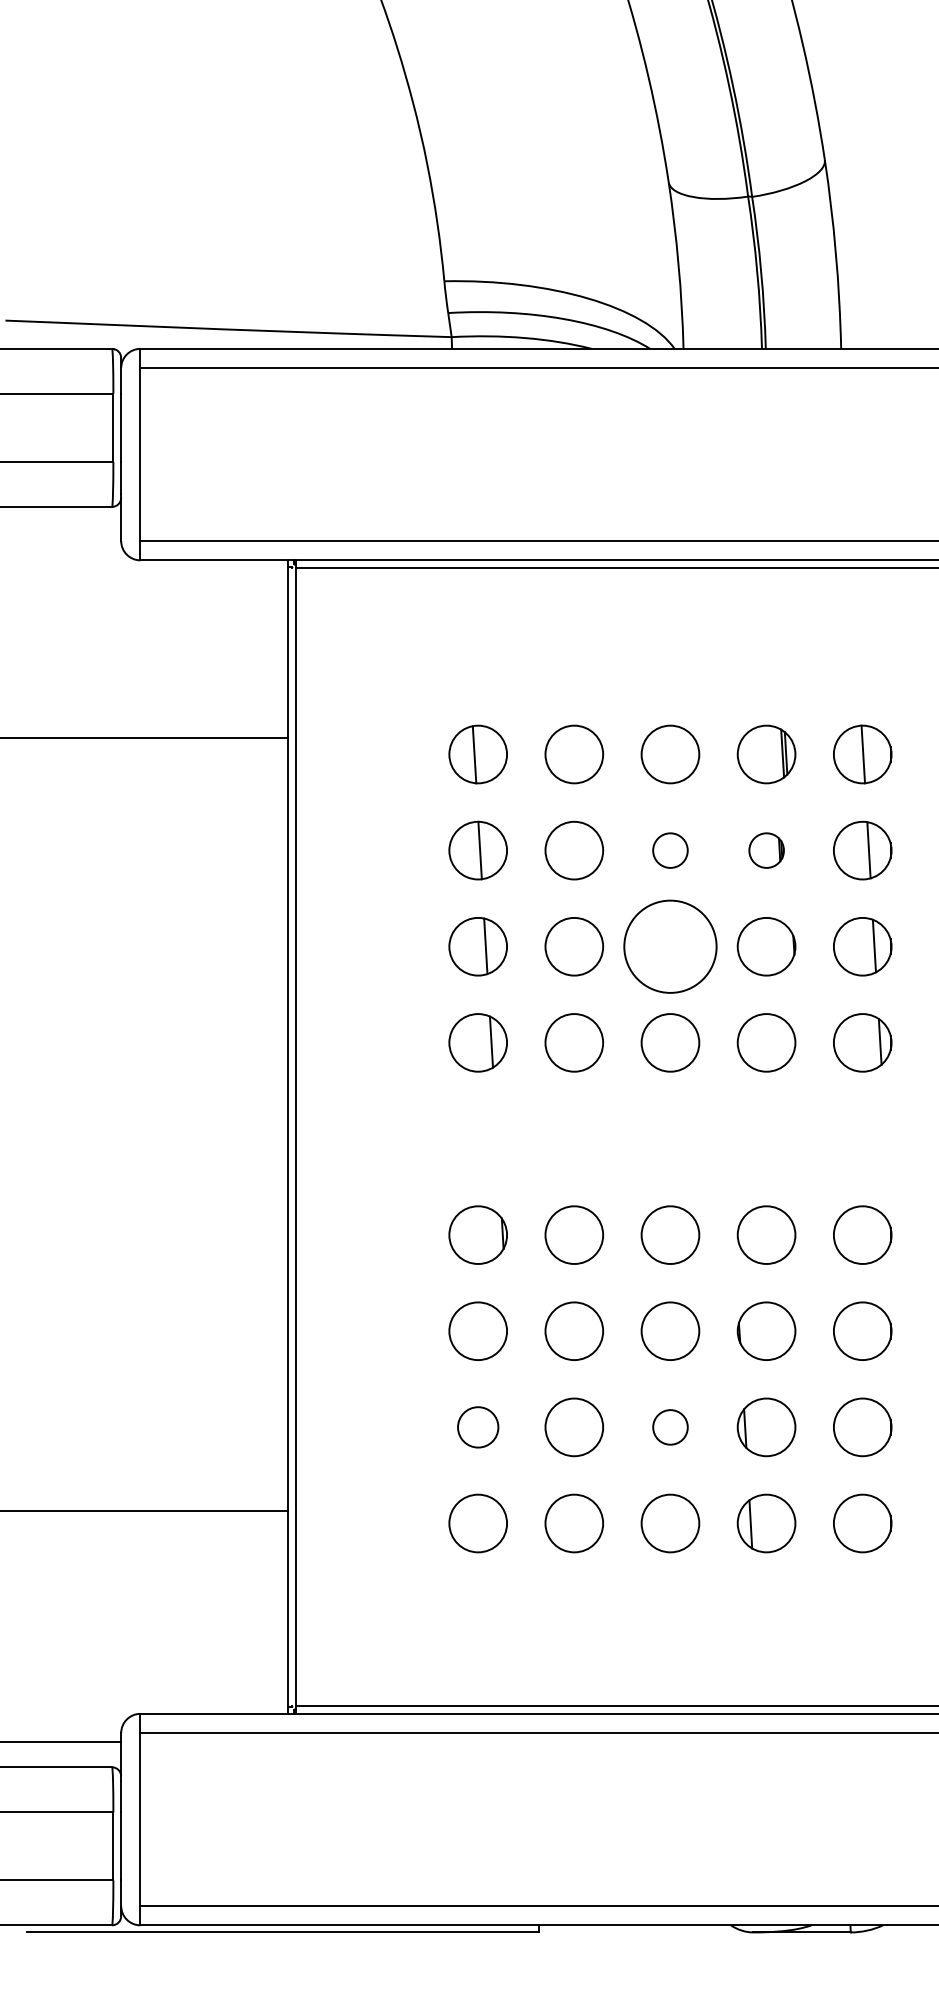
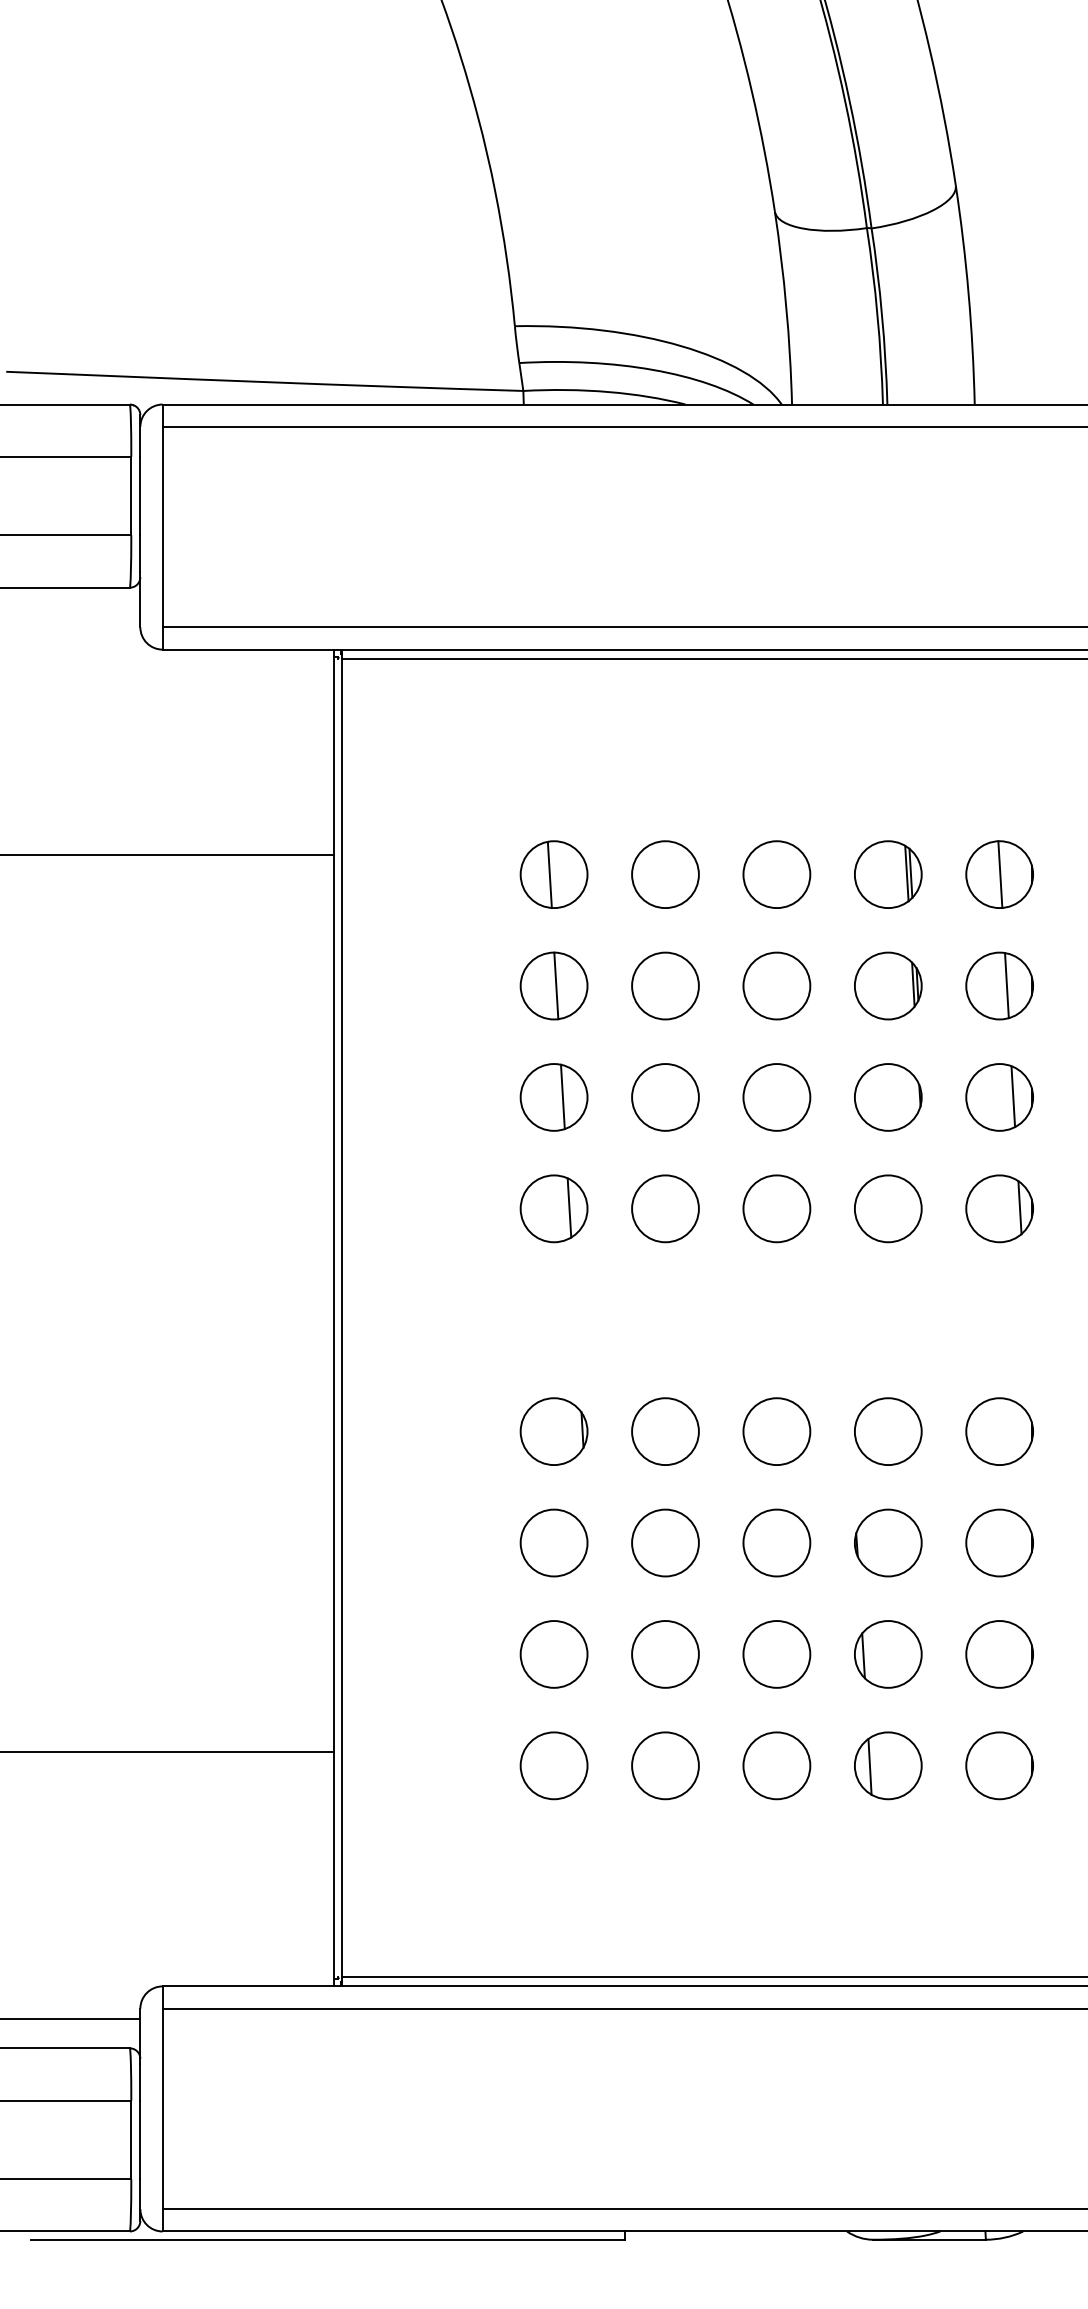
circle: (670, 850) -> (776, 985), size x1.67
part: (766, 850) -> (888, 985), size x1.67
circle: (670, 946) -> (776, 1097), size x0.62
circle: (477, 1427) -> (553, 1654), size x1.43
circle: (670, 1427) -> (776, 1654), size x1.67

